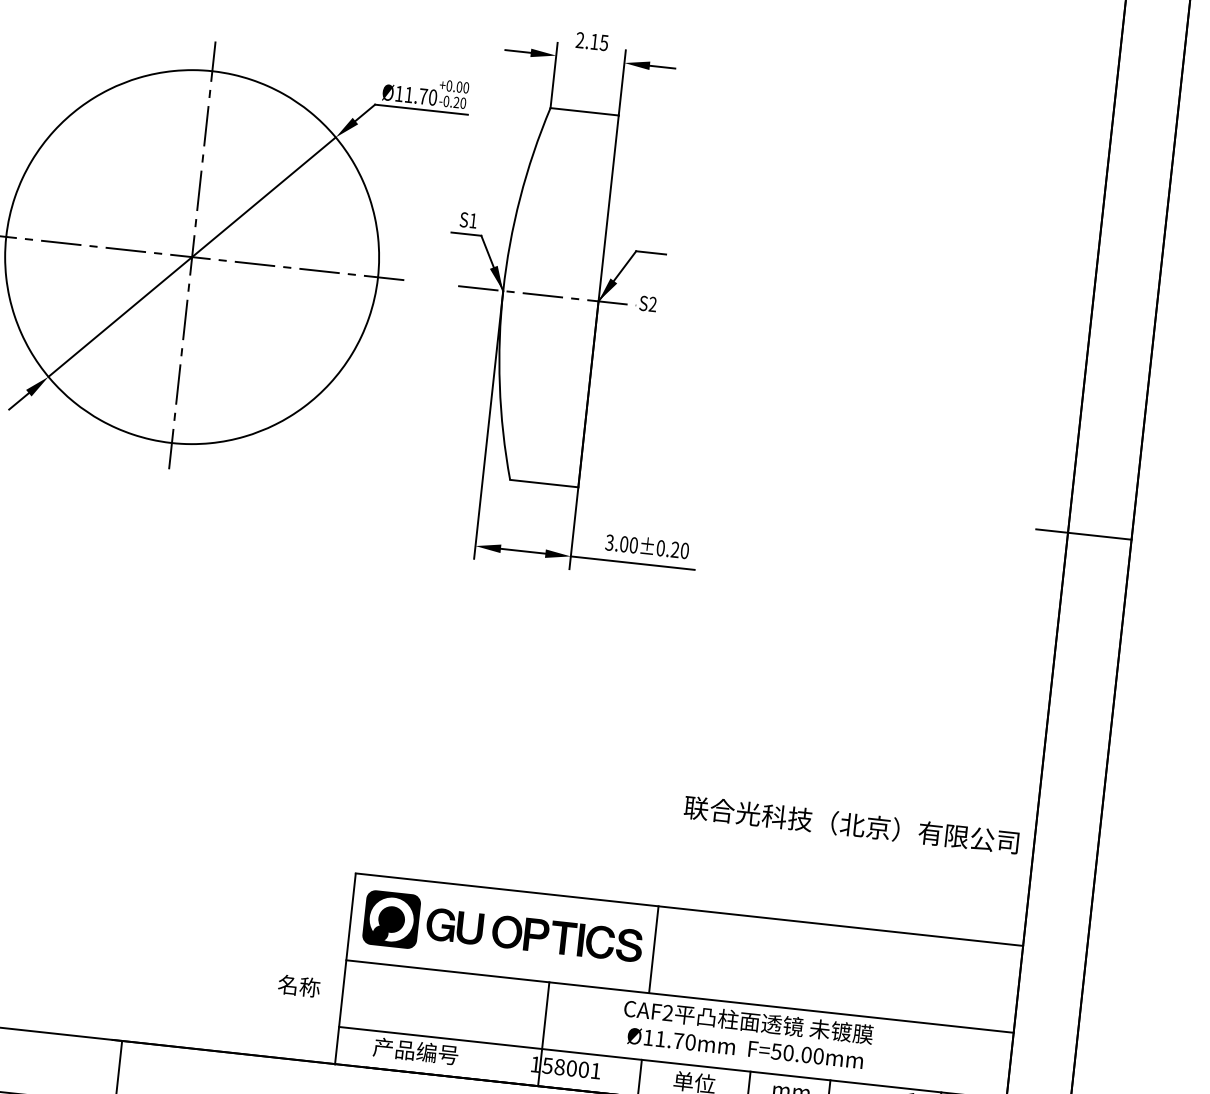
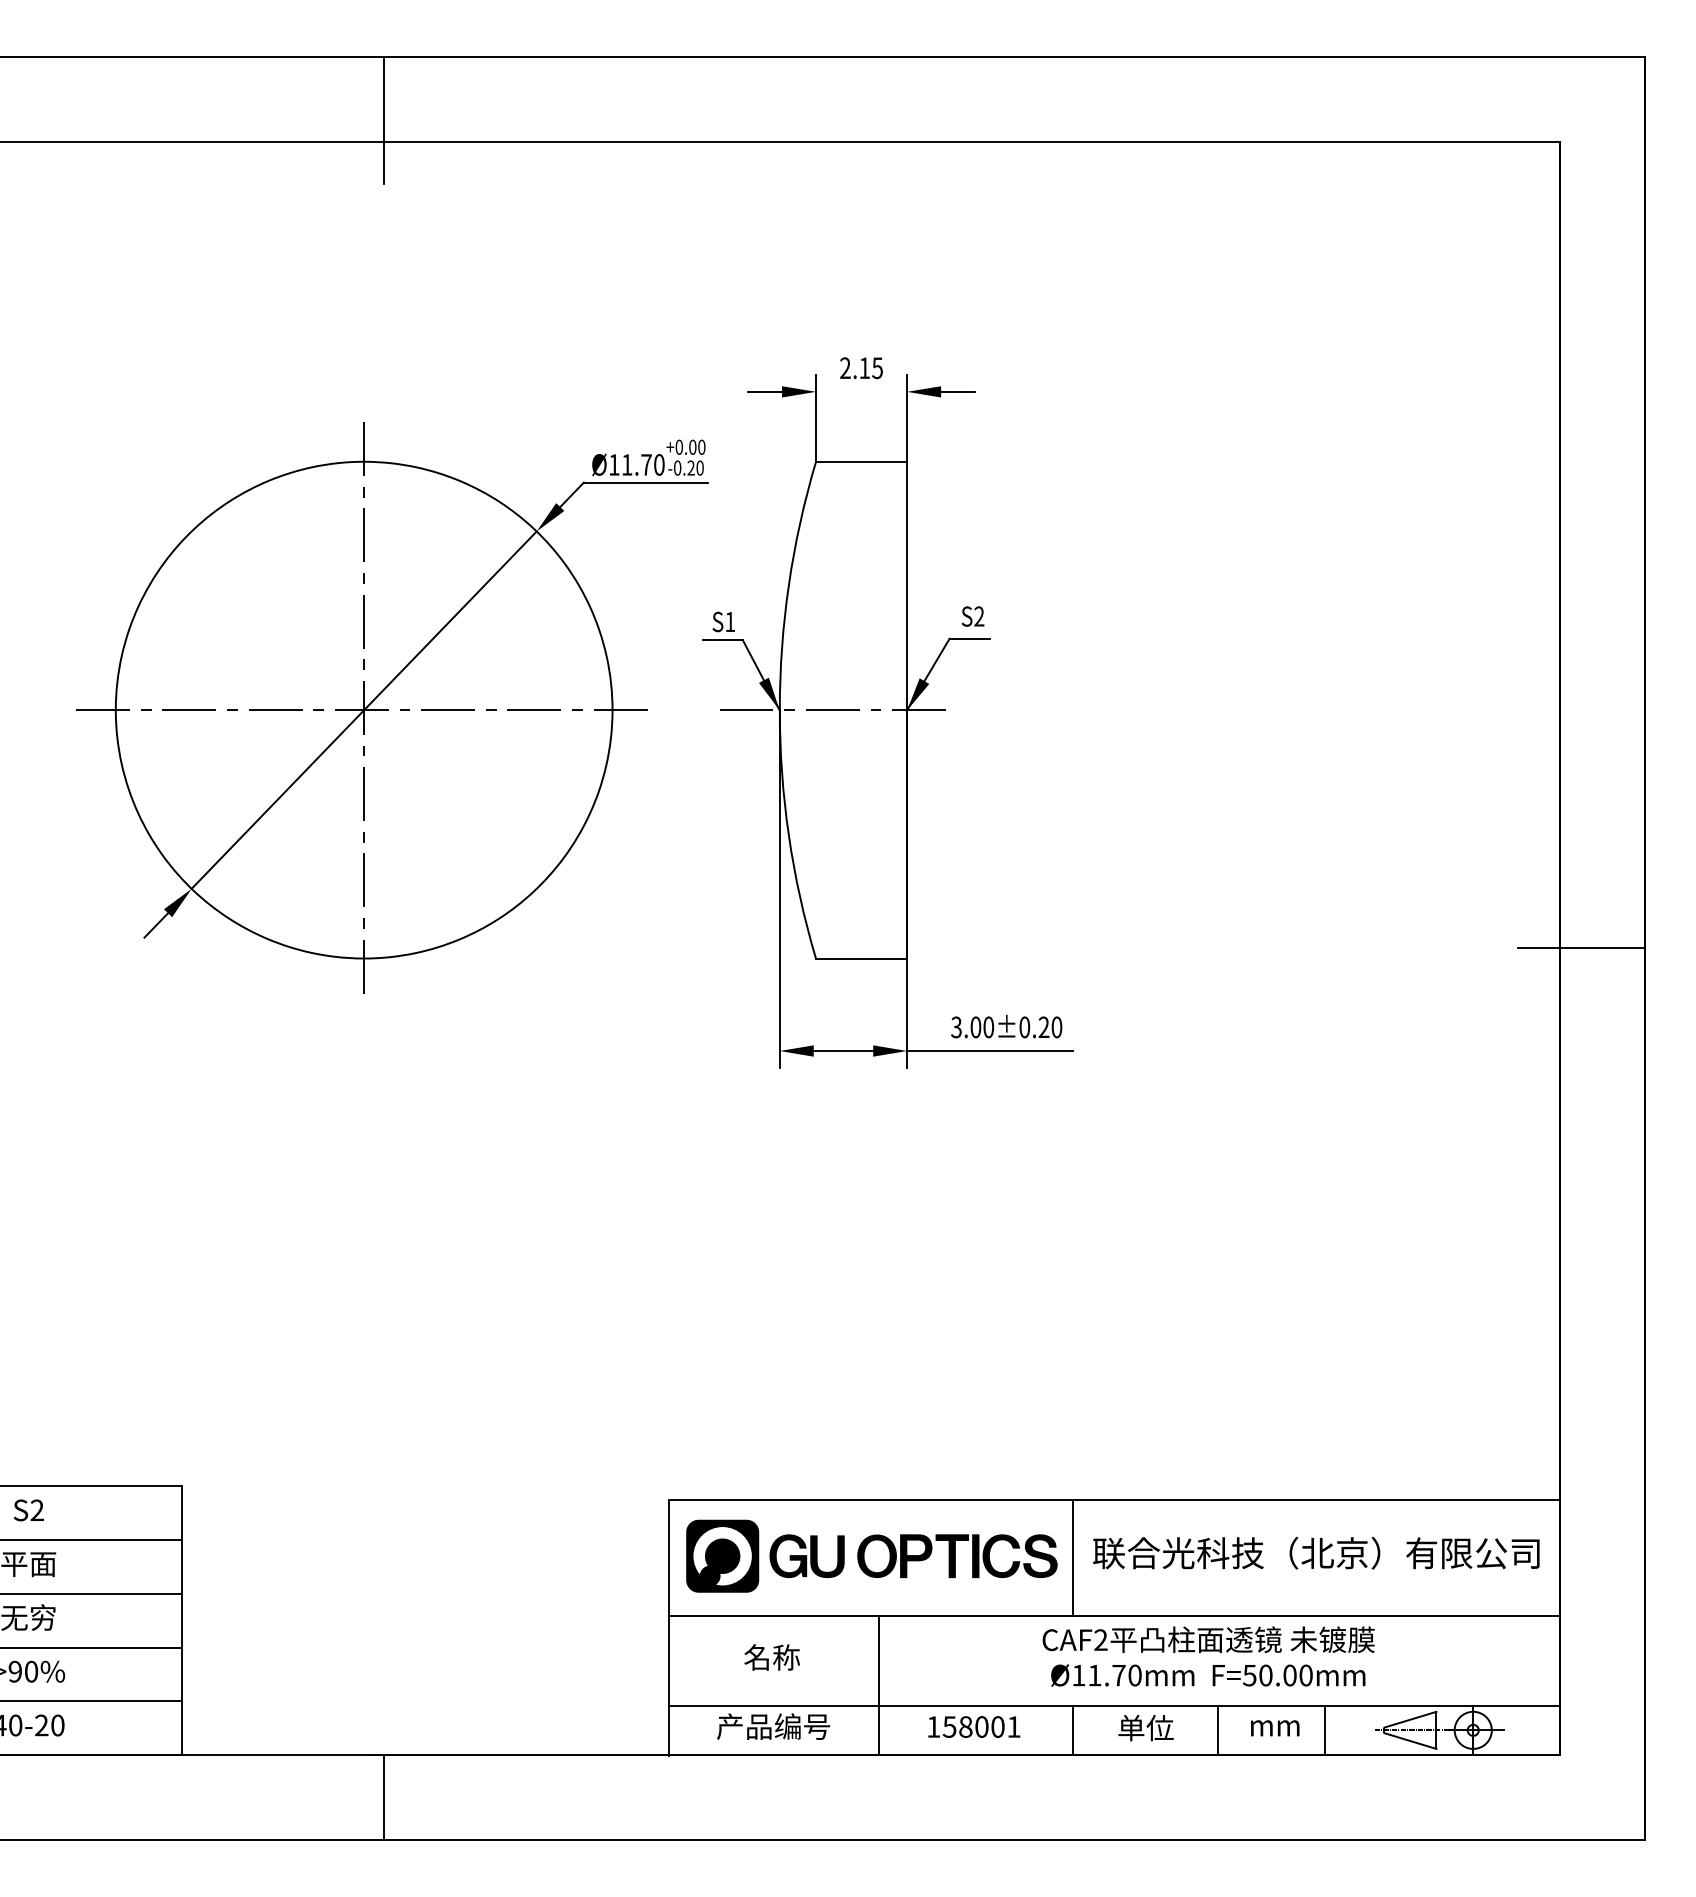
text: (647, 303) -> (972, 616), moved
text: (851, 824) -> (1316, 1552), moved
text: (298, 986) -> (771, 1657), moved
line: (543, 1033) -> (878, 1685), moved

